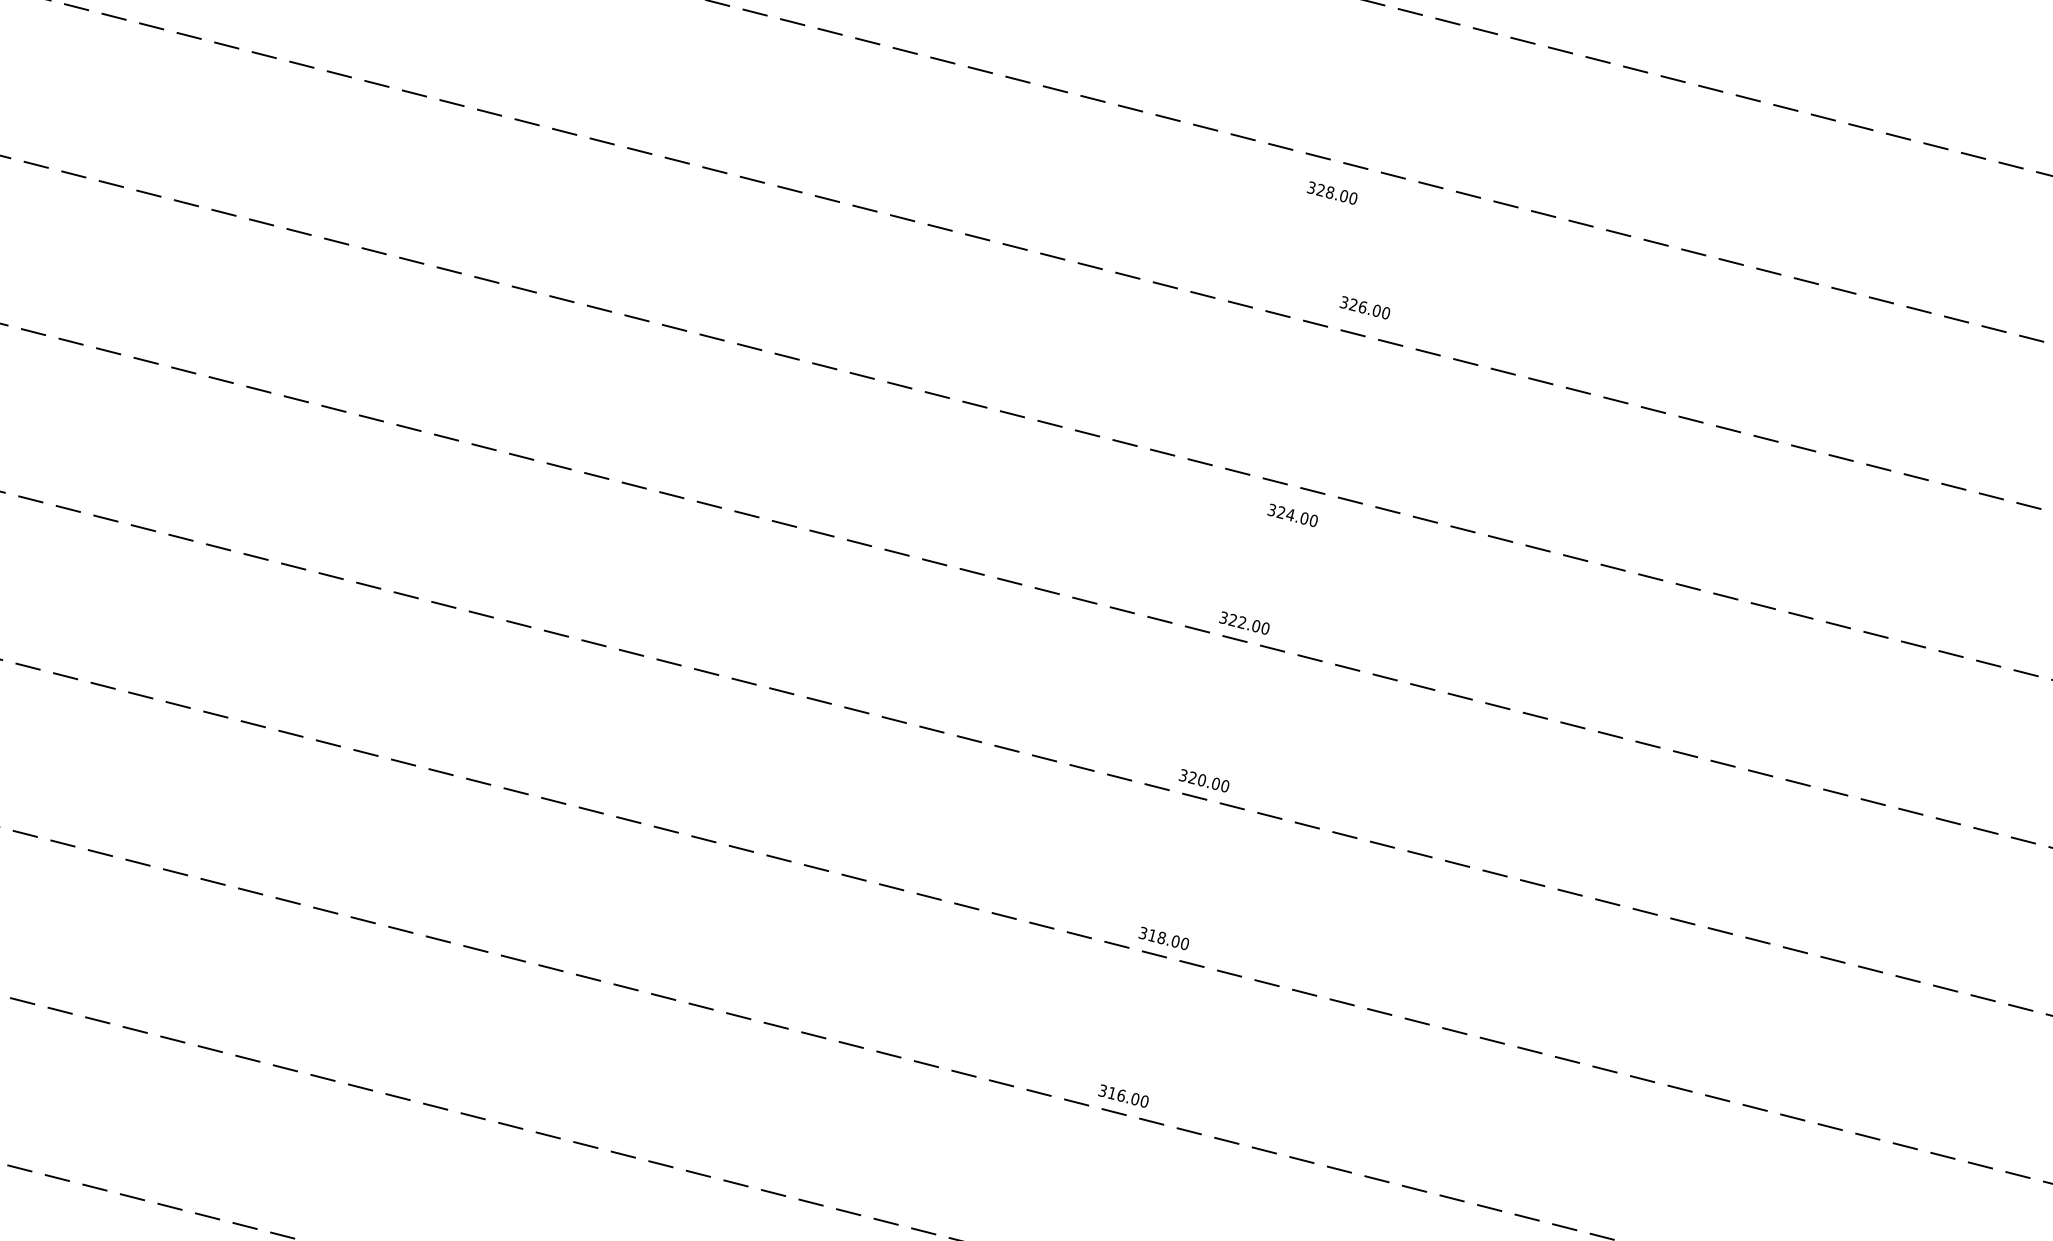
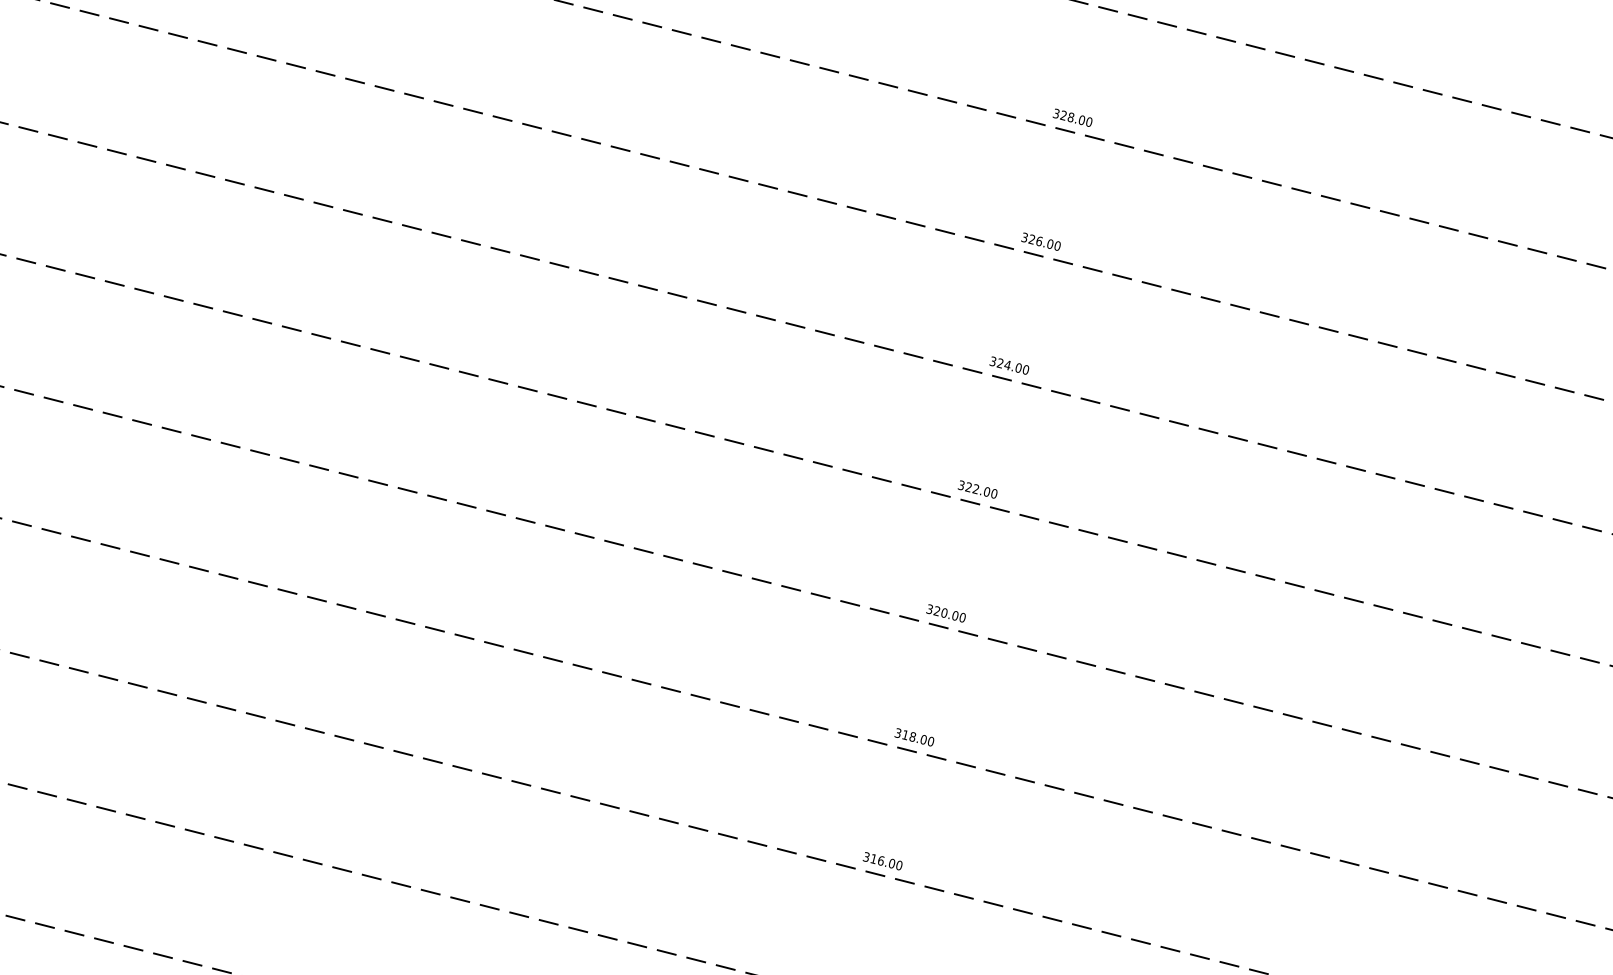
text: (1331, 192) -> (1072, 117), moved
text: (1364, 307) -> (1040, 241), moved
text: (1292, 514) -> (1009, 364), moved

